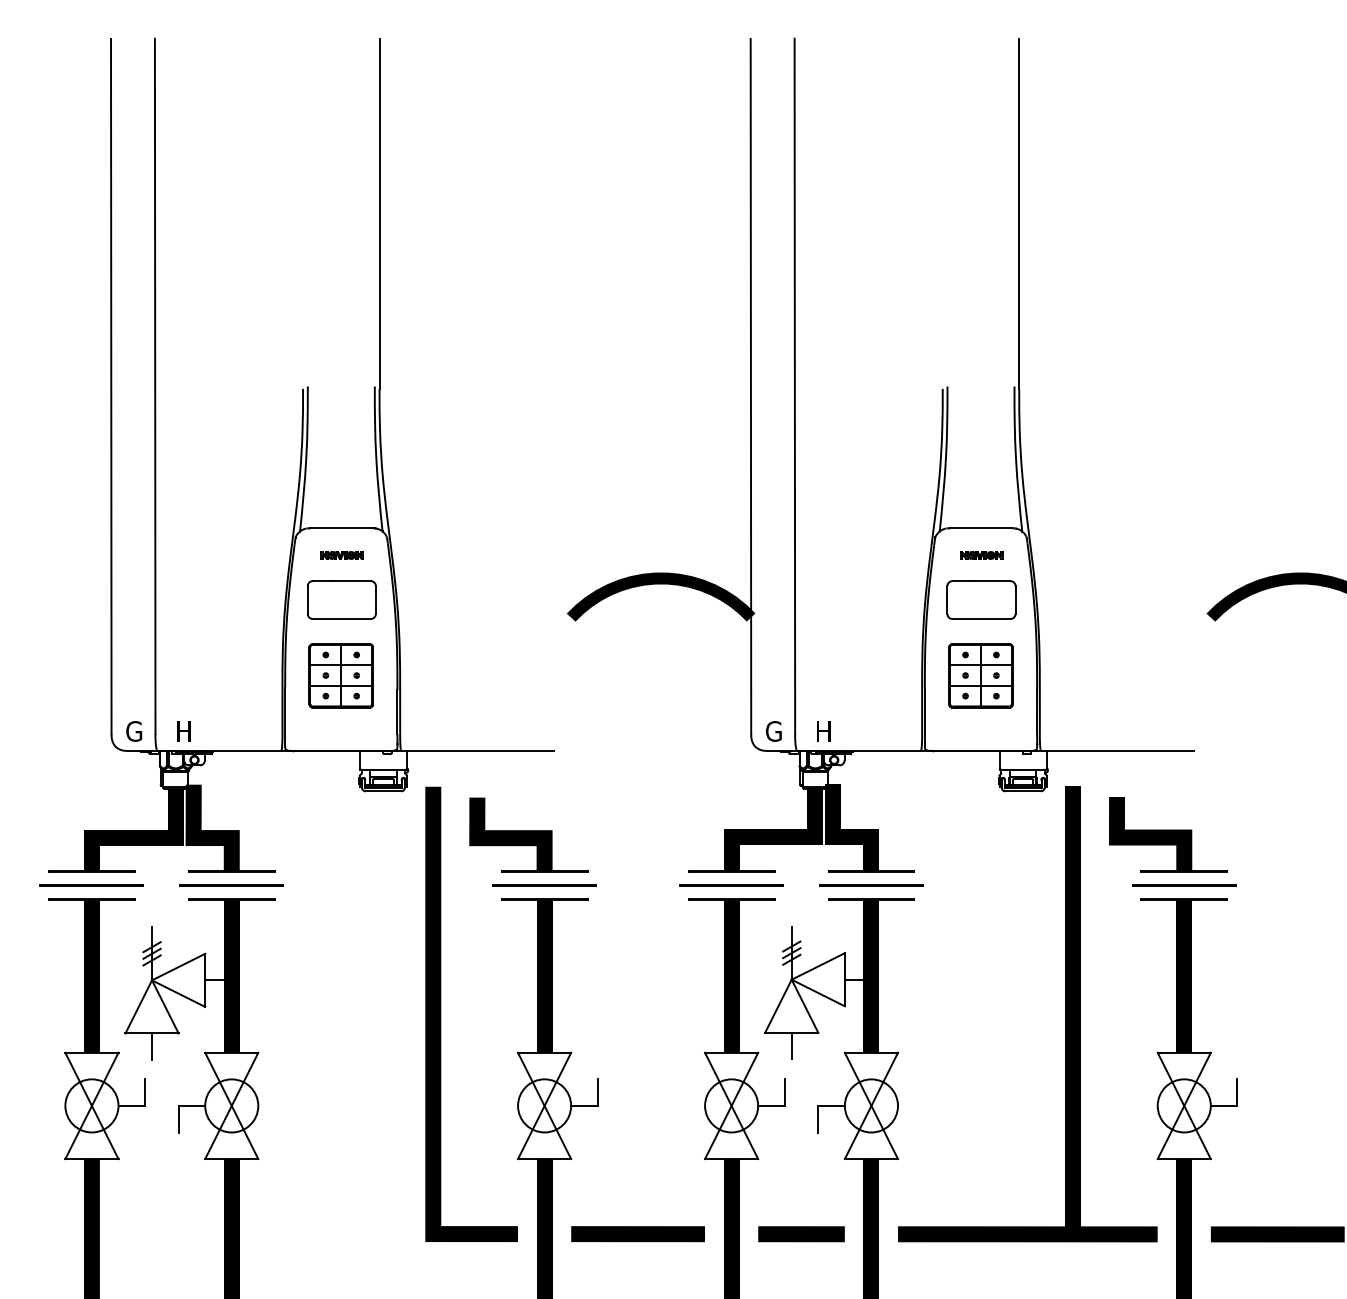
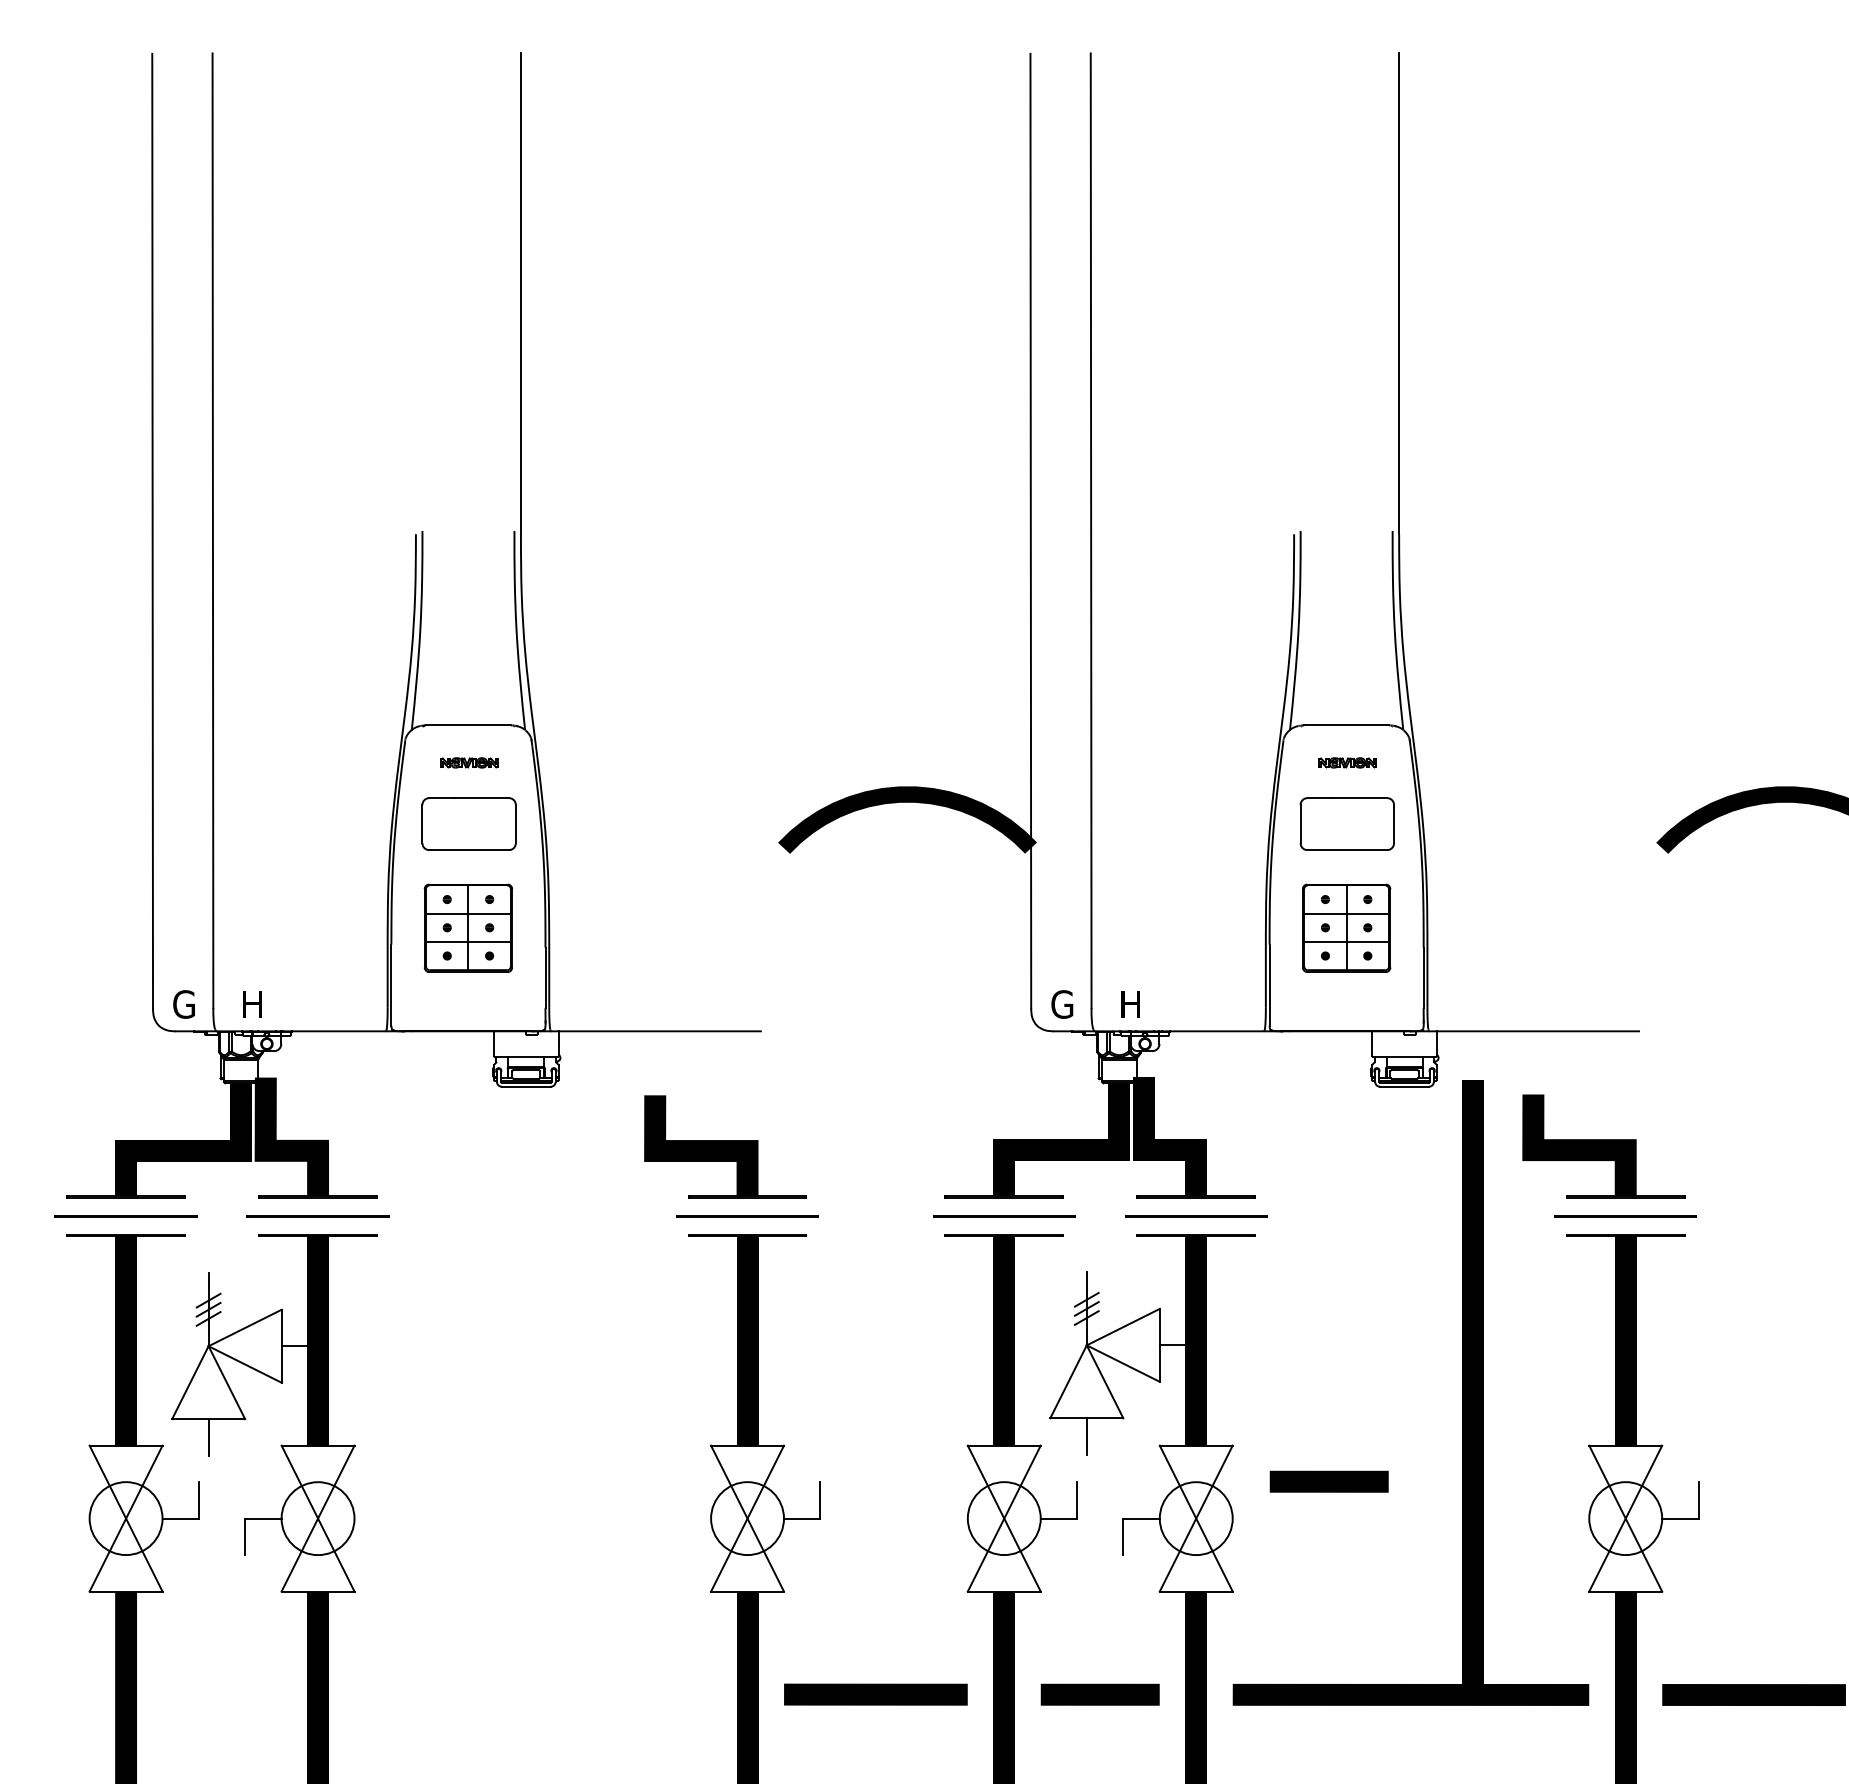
line: (441, 1014) -> (605, 1392), removed
line: (967, 1078) -> (1328, 1481), added

